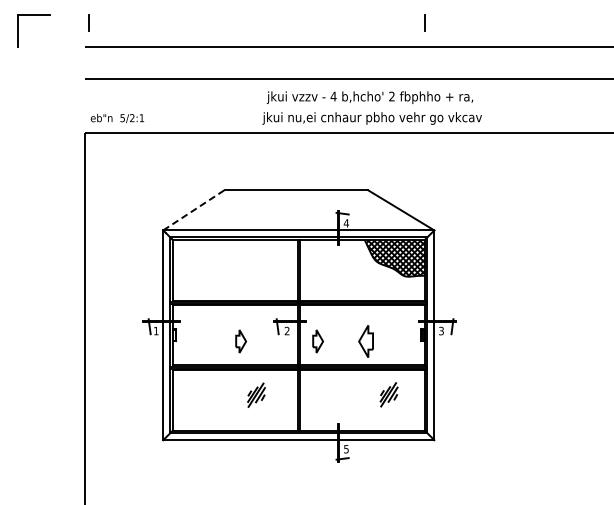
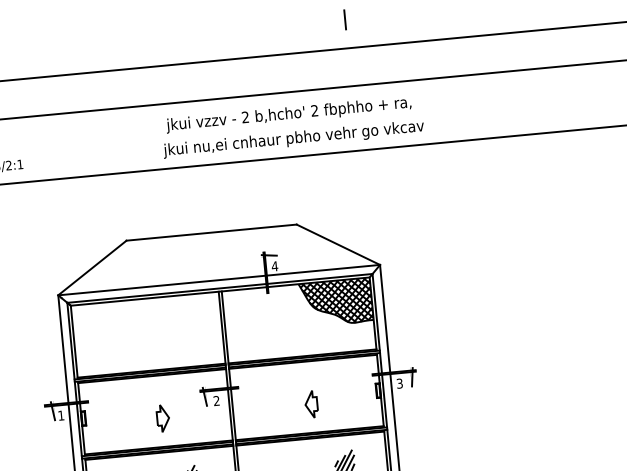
text: (333, 96) -> (245, 117), 4 -> 2
line: (193, 210) -> (91, 268), dashed -> solid
part: (317, 341) -> (253, 409), removed
part: (365, 341) -> (310, 404), size x0.71

